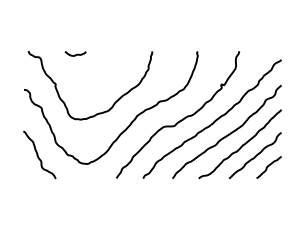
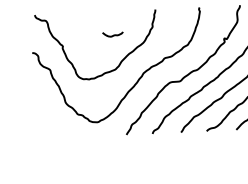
curve: (75, 54) -> (112, 35), moved
curve: (38, 154) -> (49, 115), removed

